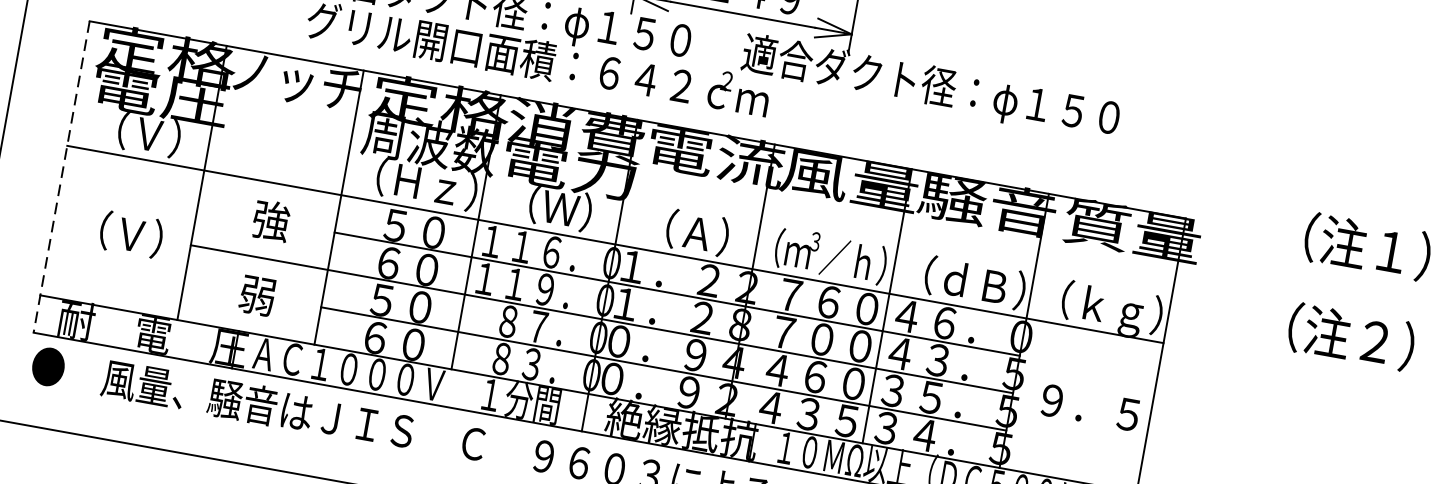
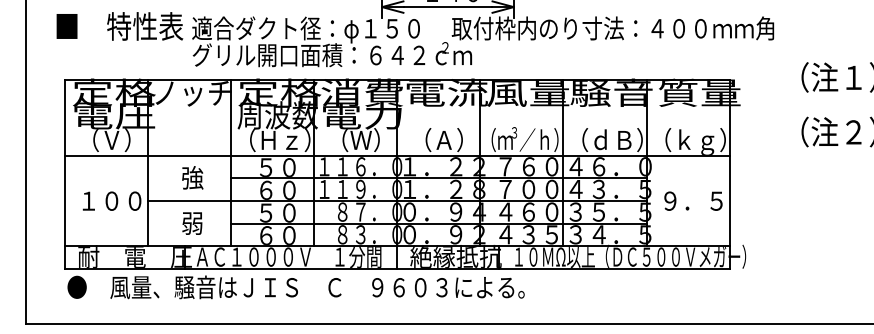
text: (1007, 100) -> (612, 29), 適合ダクト径：φ１５０ -> 取付枠内のり寸法：４００ｍｍ角
line: (61, 177) -> (64, 174), dashed -> solid
text: (130, 233) -> (111, 200), （Ｖ） -> １００

